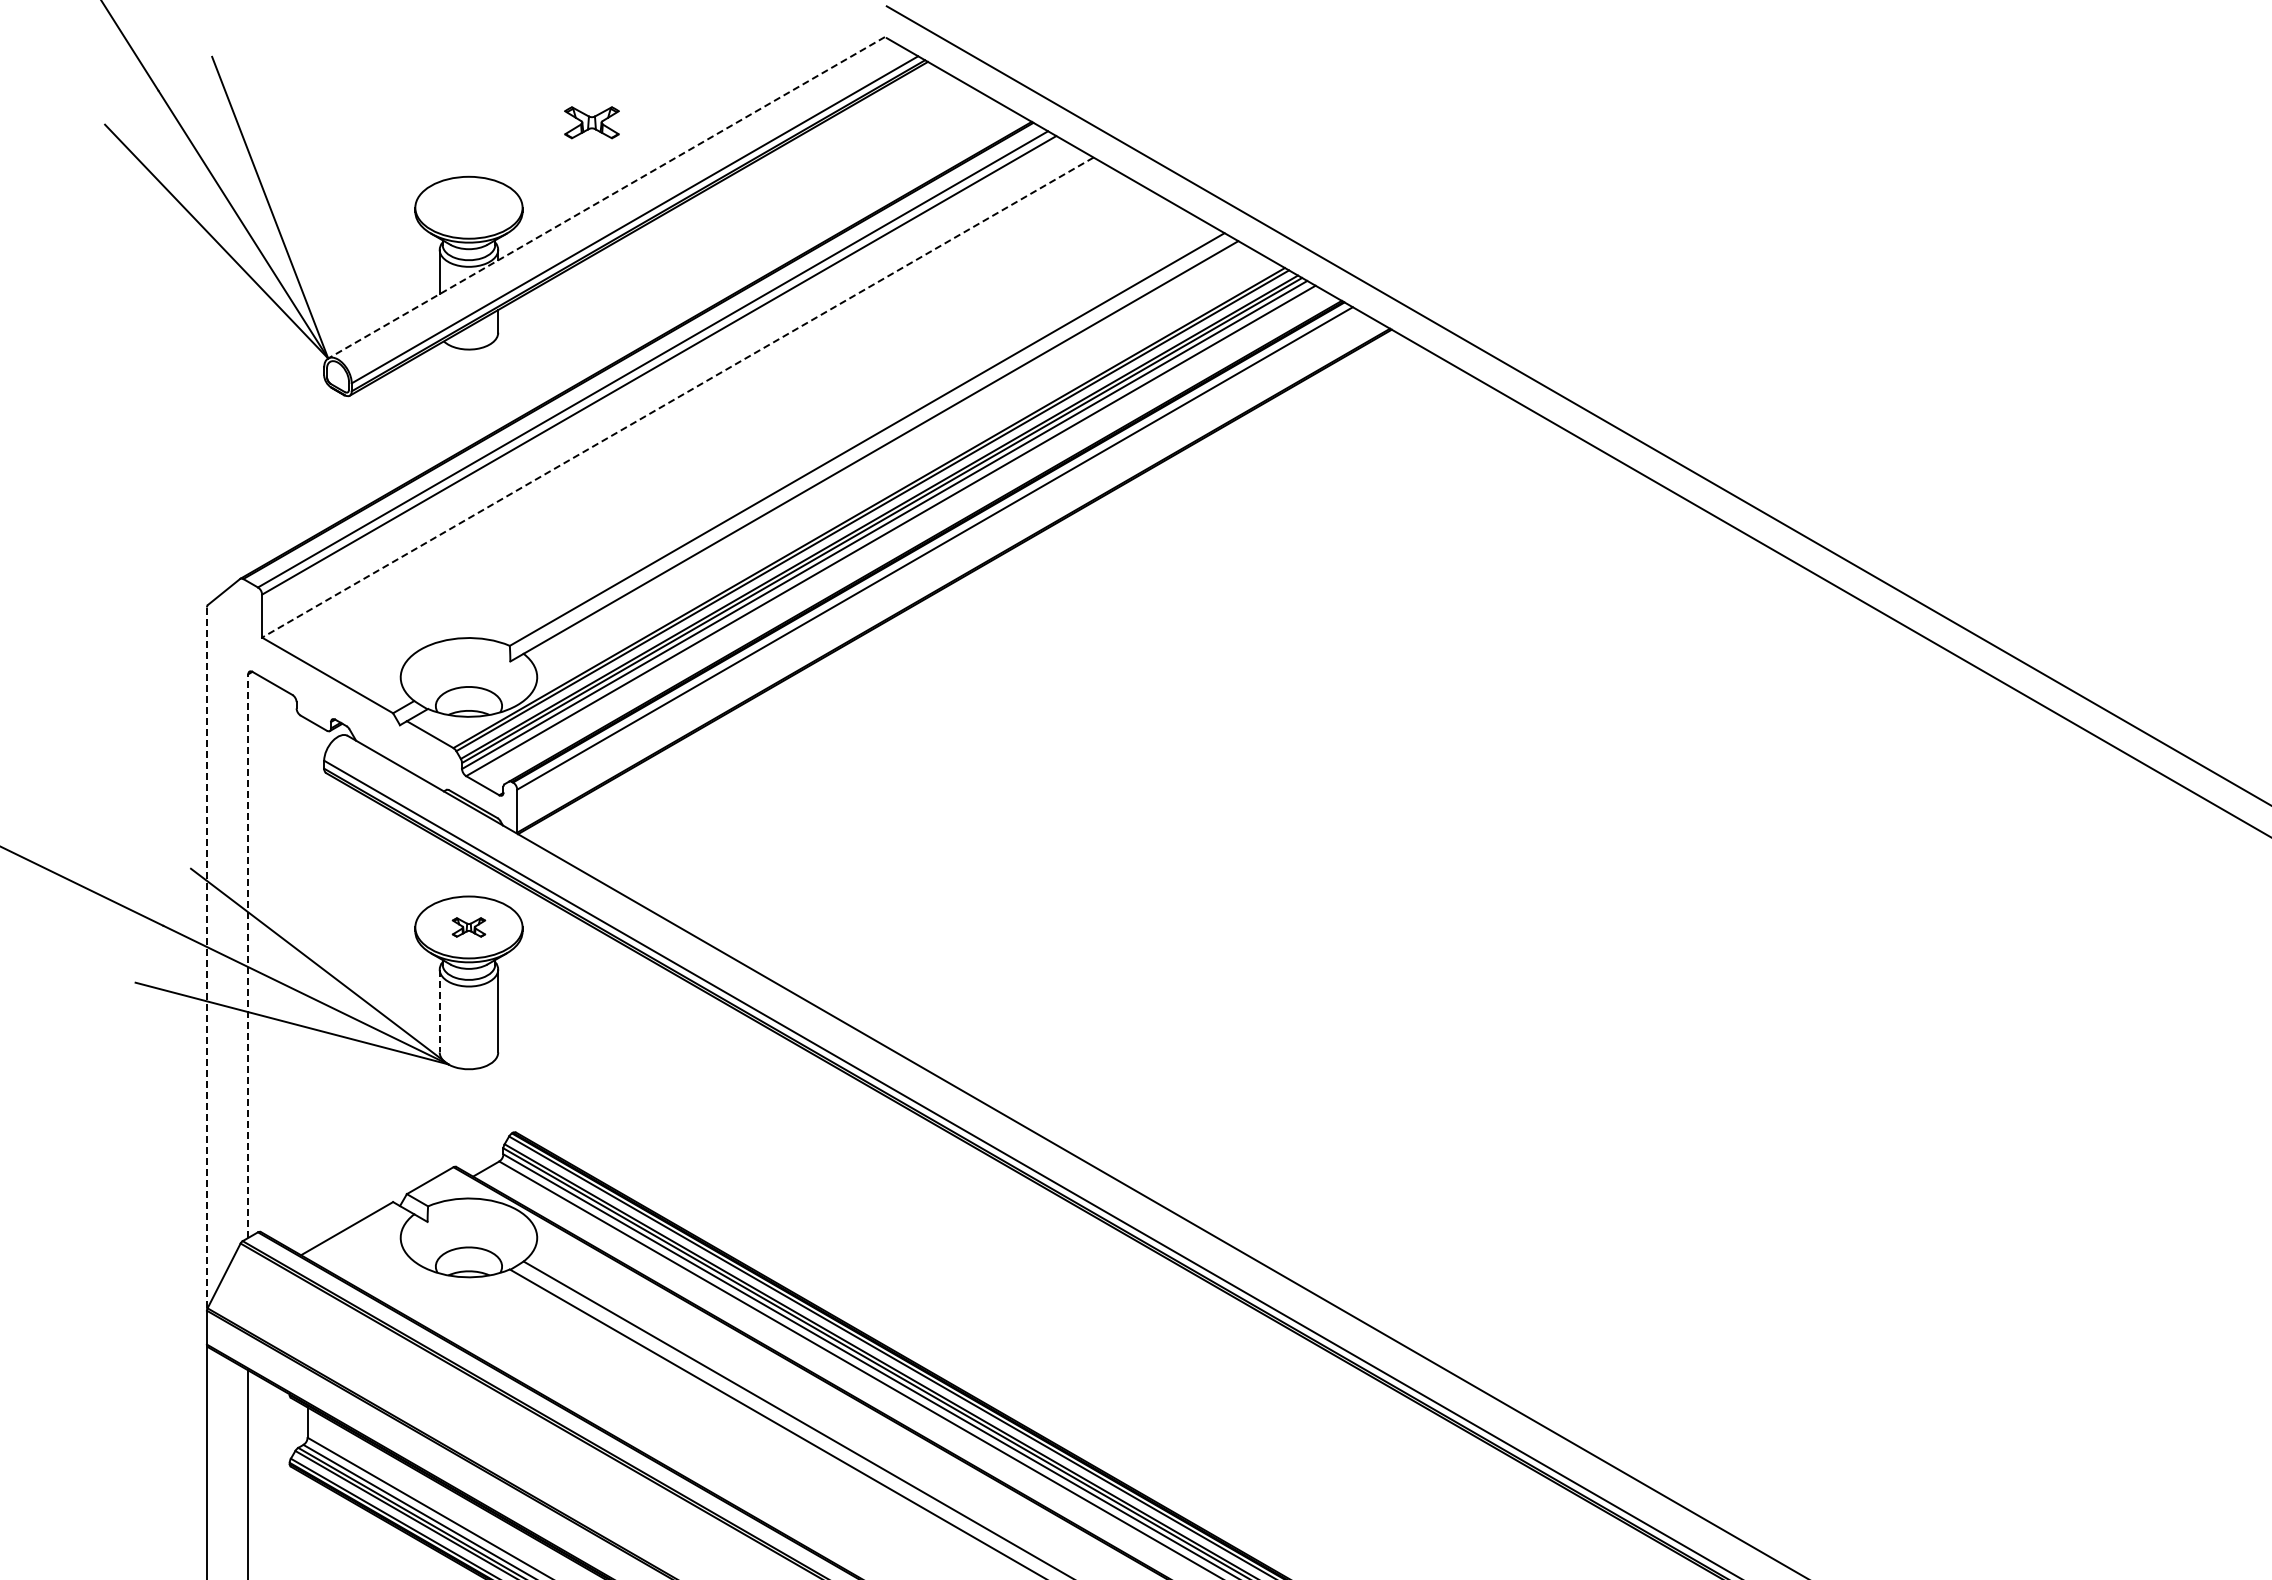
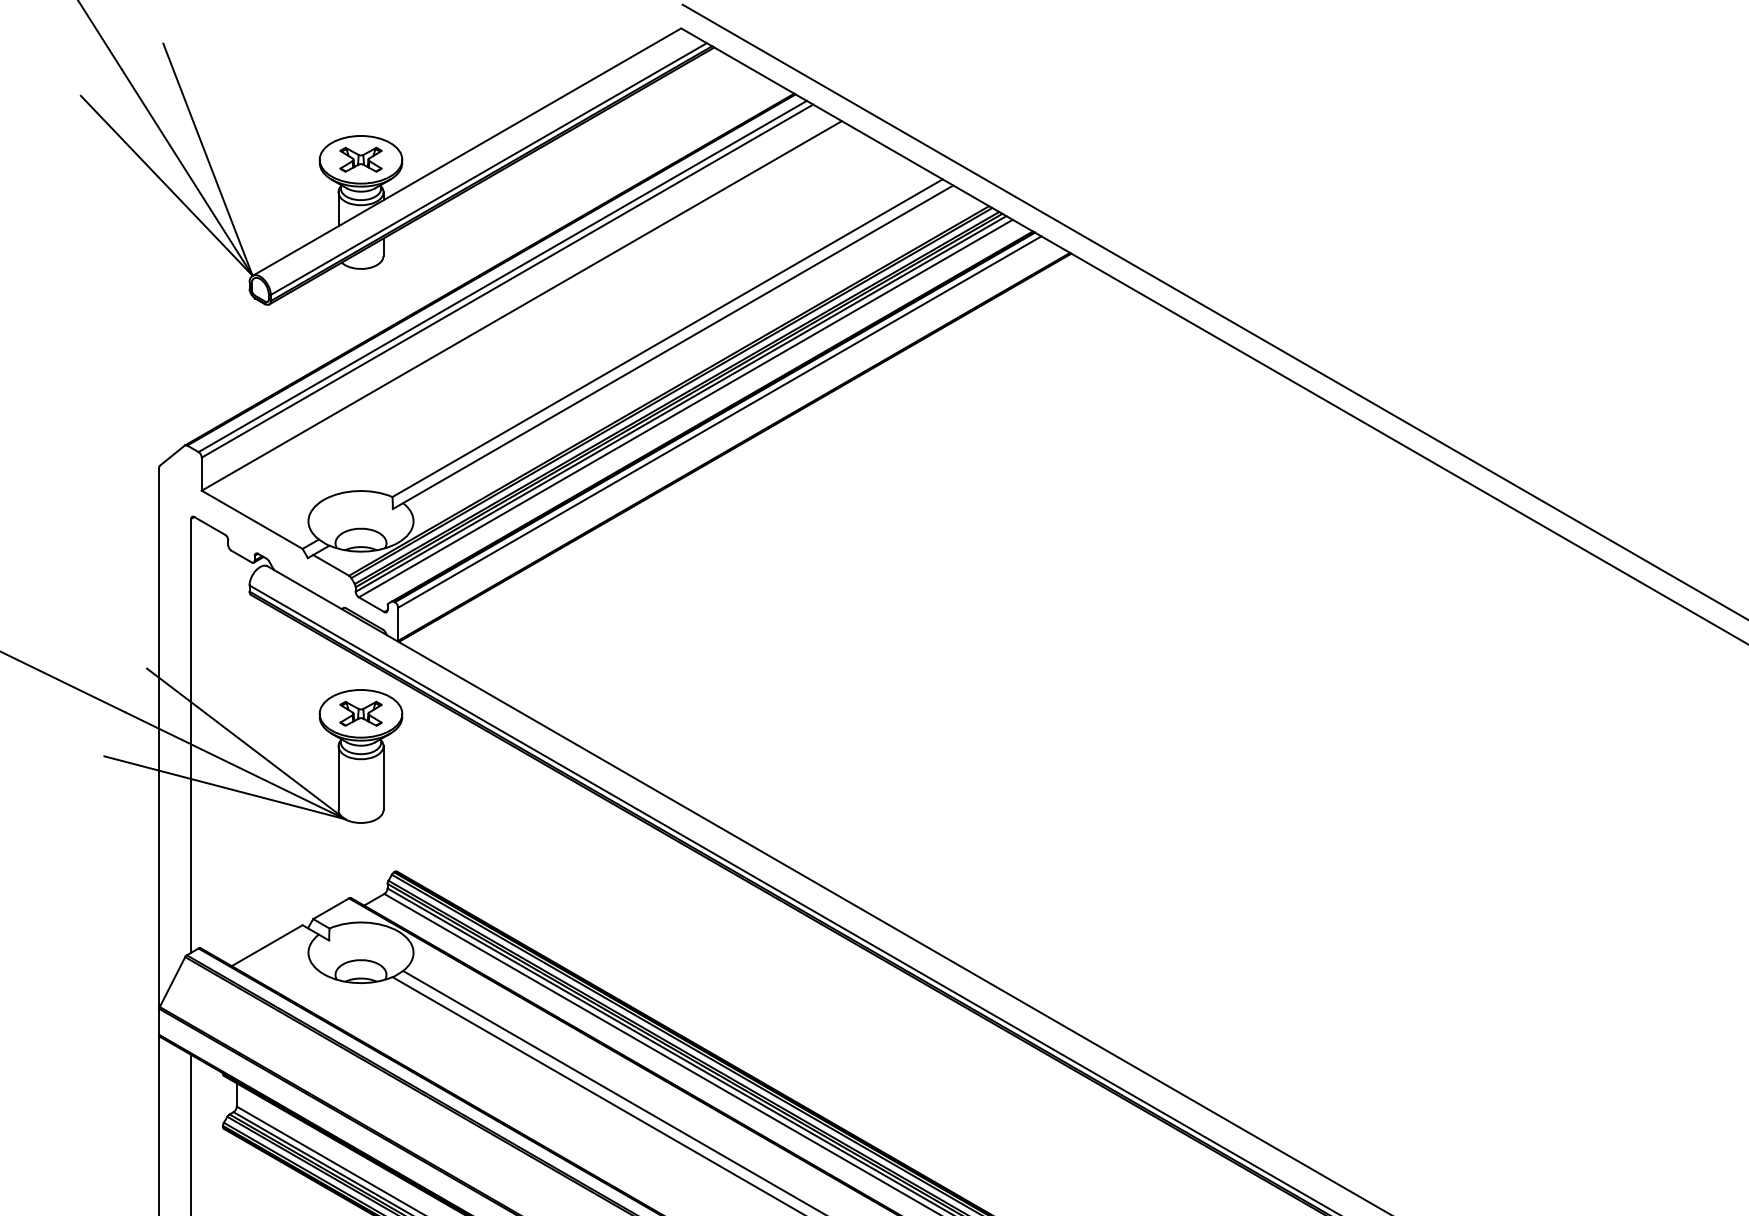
part: (591, 122) -> (360, 159), moved
line: (606, 198) -> (466, 152), dashed -> solid
line: (677, 397) -> (521, 305), dashed -> solid
part: (468, 927) -> (360, 713), size x1.67
line: (248, 956) -> (191, 736), dashed -> solid
line: (206, 959) -> (158, 738), dashed -> solid
line: (439, 1011) -> (338, 778), dashed -> solid

